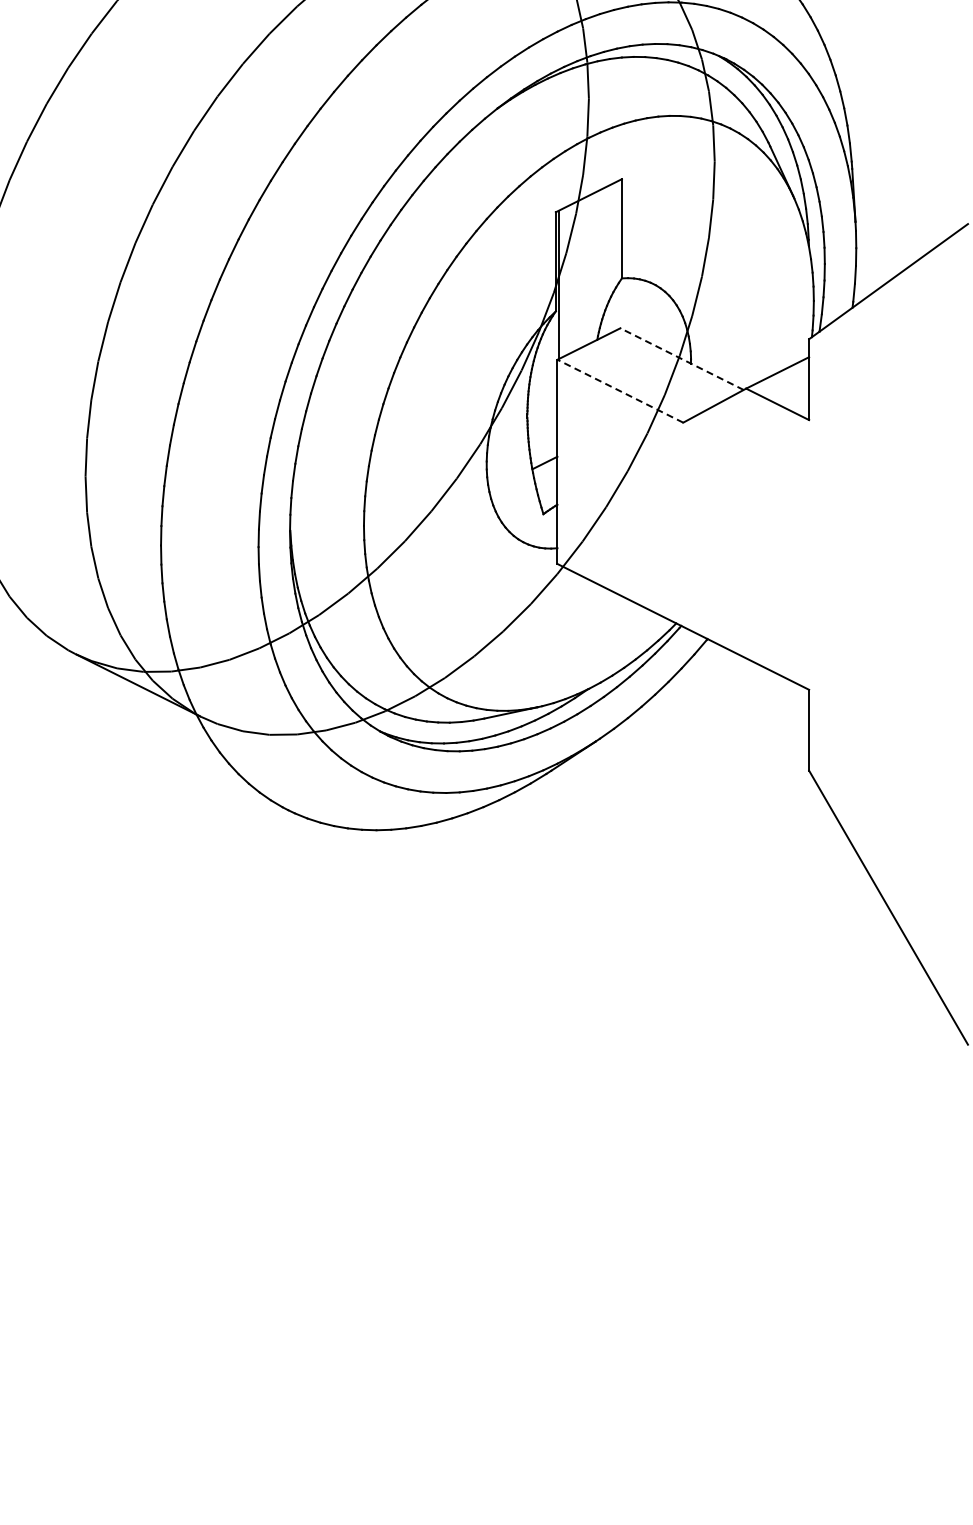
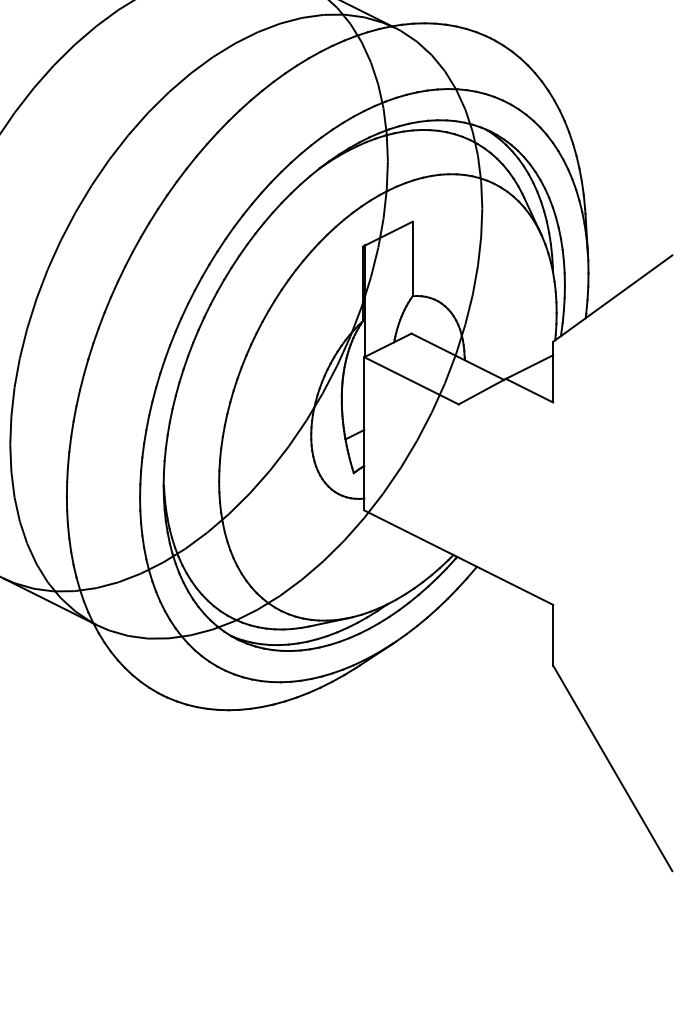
line: (682, 359) -> (458, 357), dashed -> solid
line: (619, 390) -> (410, 380), dashed -> solid

